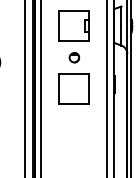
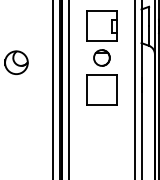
part: (73, 57) -> (101, 57), size x1.67

